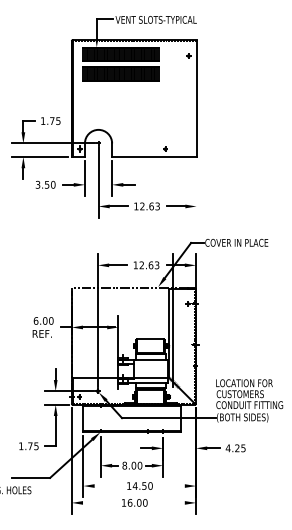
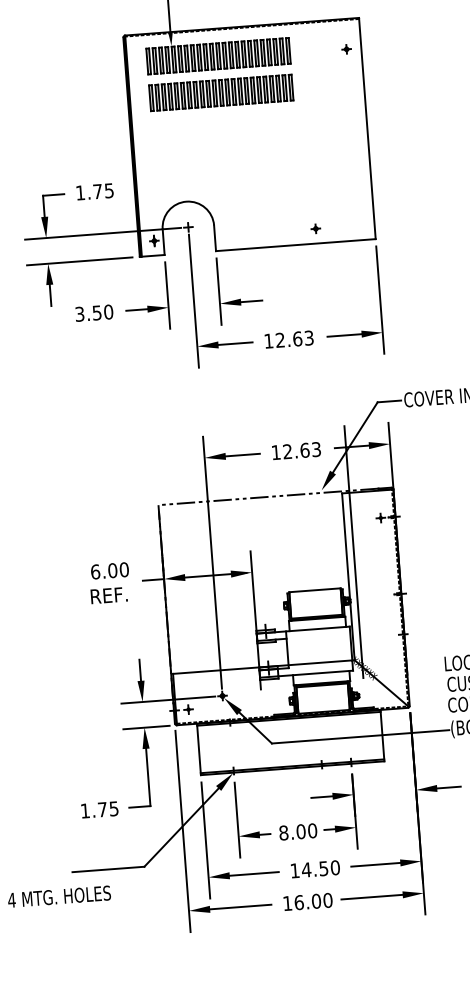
line: (196, 188) -> (380, 298), added
line: (107, 486) -> (254, 874), added
line: (171, 486) -> (375, 865), added
line: (99, 502) -> (241, 906), added
line: (168, 502) -> (371, 896), added

